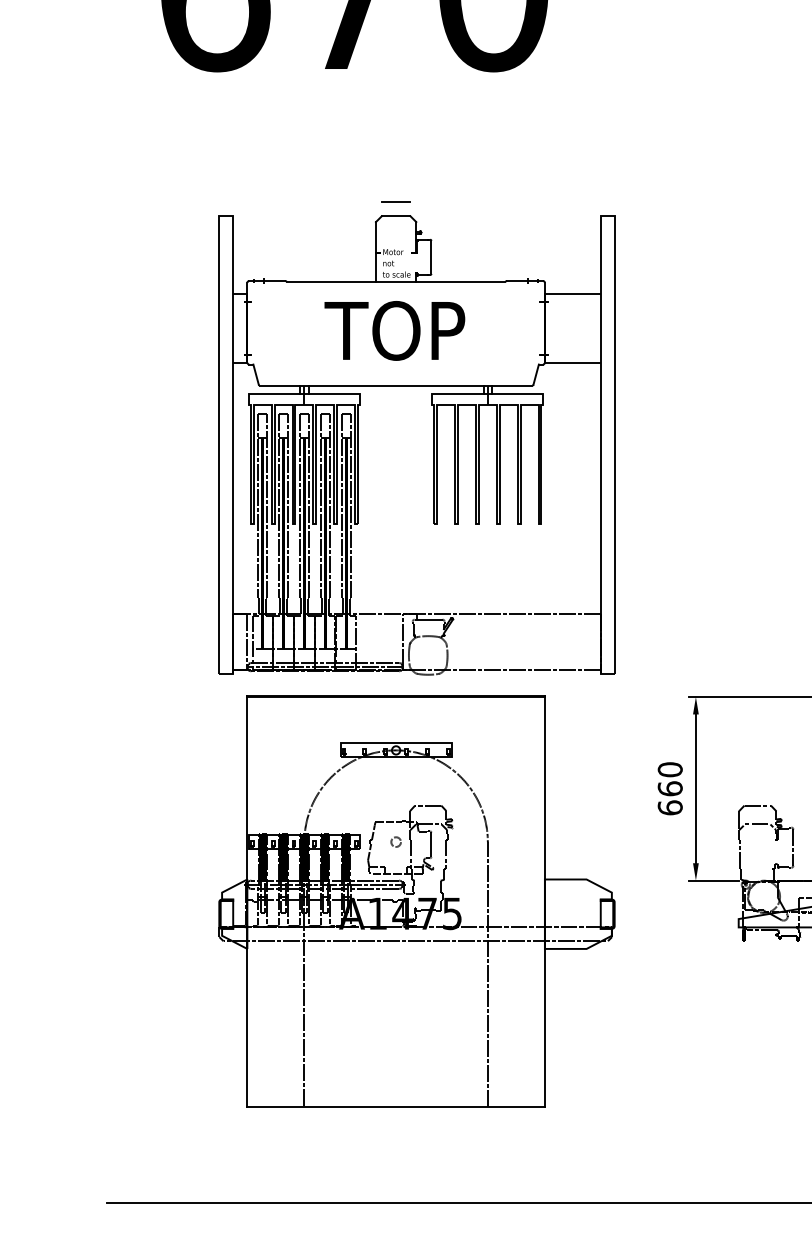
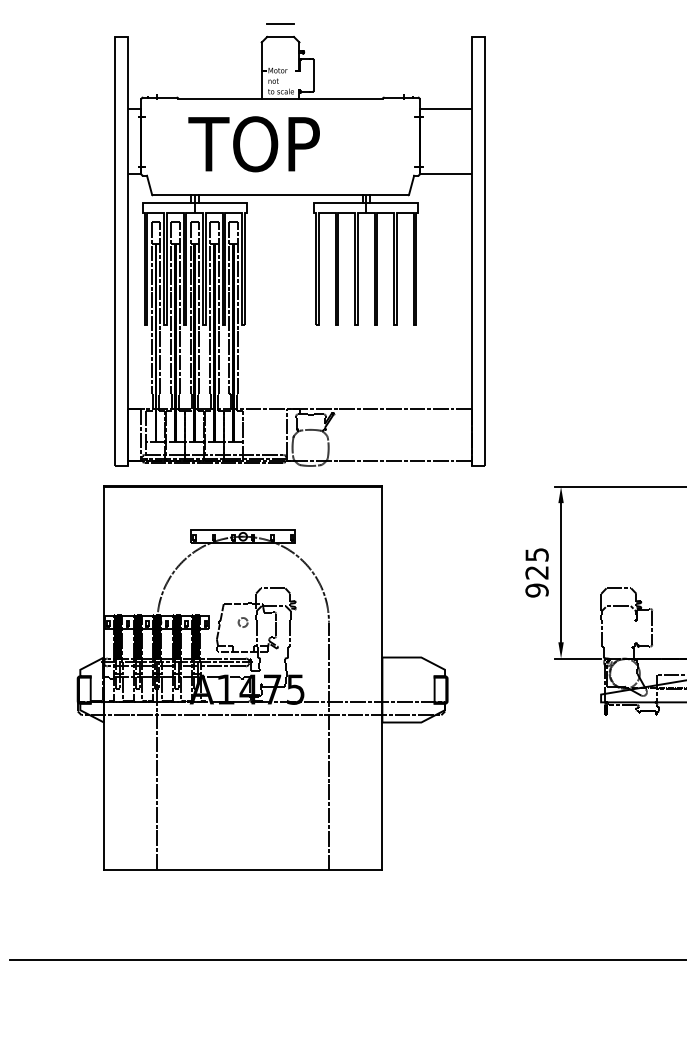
text: (394, 330) -> (253, 143), moved
text: (669, 788) -> (536, 572), 660 -> 925
part: (416, 901) -> (262, 678), moved

